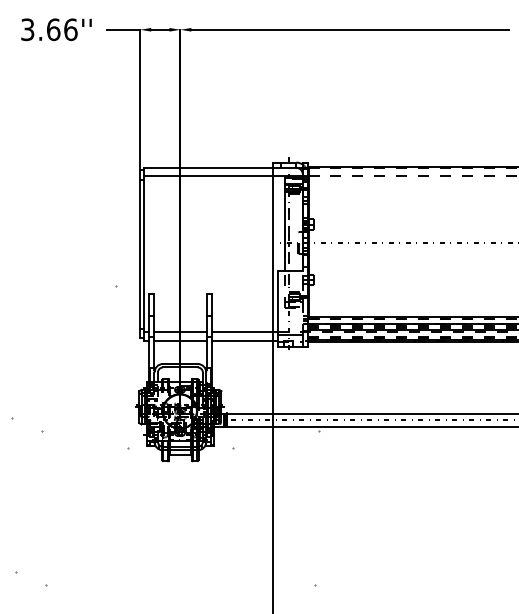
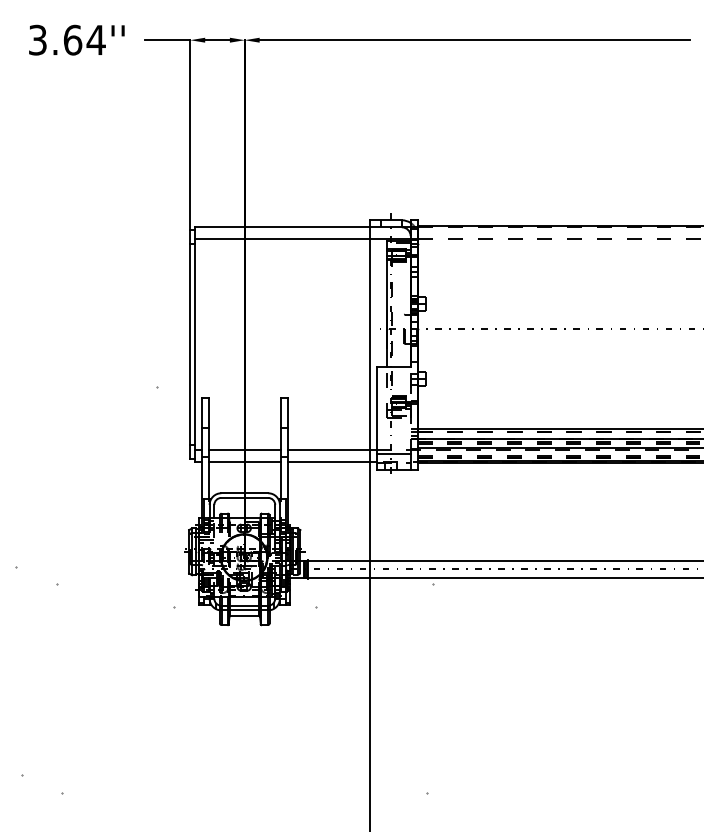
text: (70, 29) -> (95, 39), 3.66'' -> 3.64''

